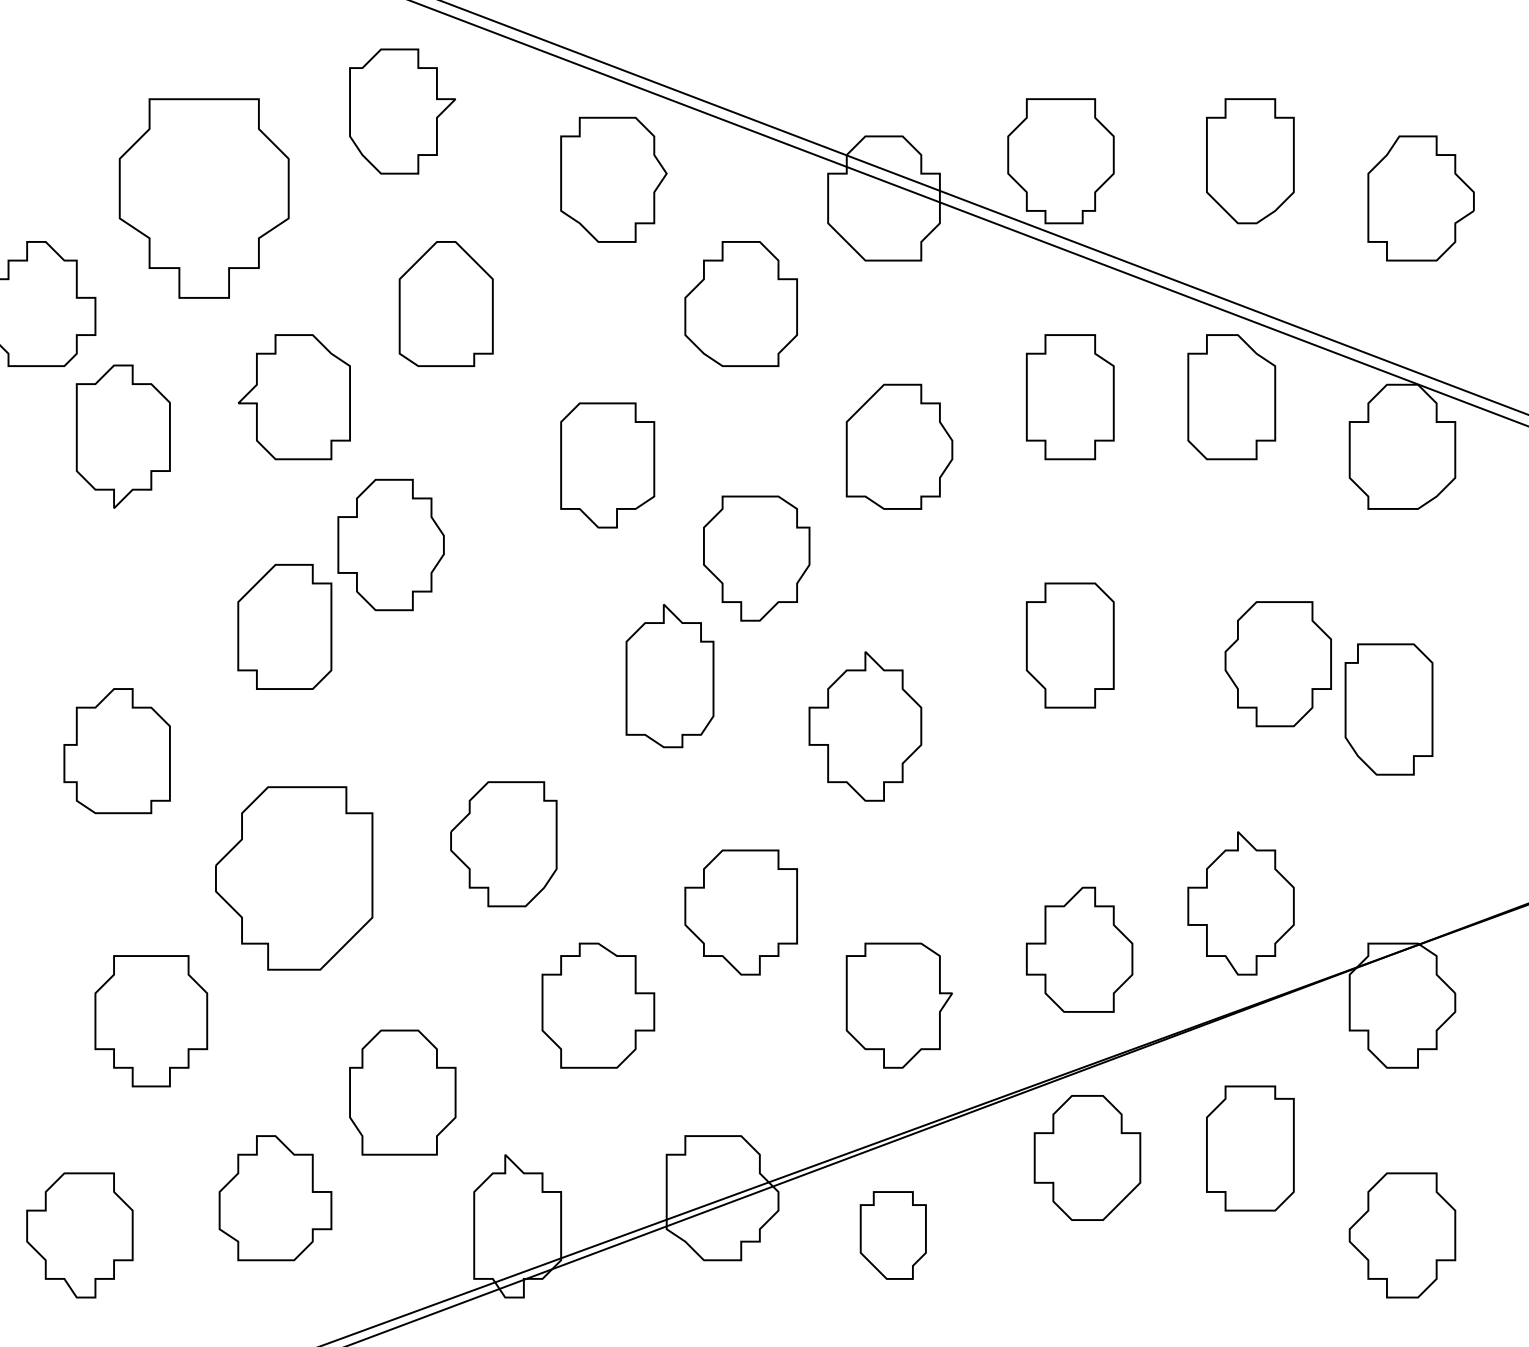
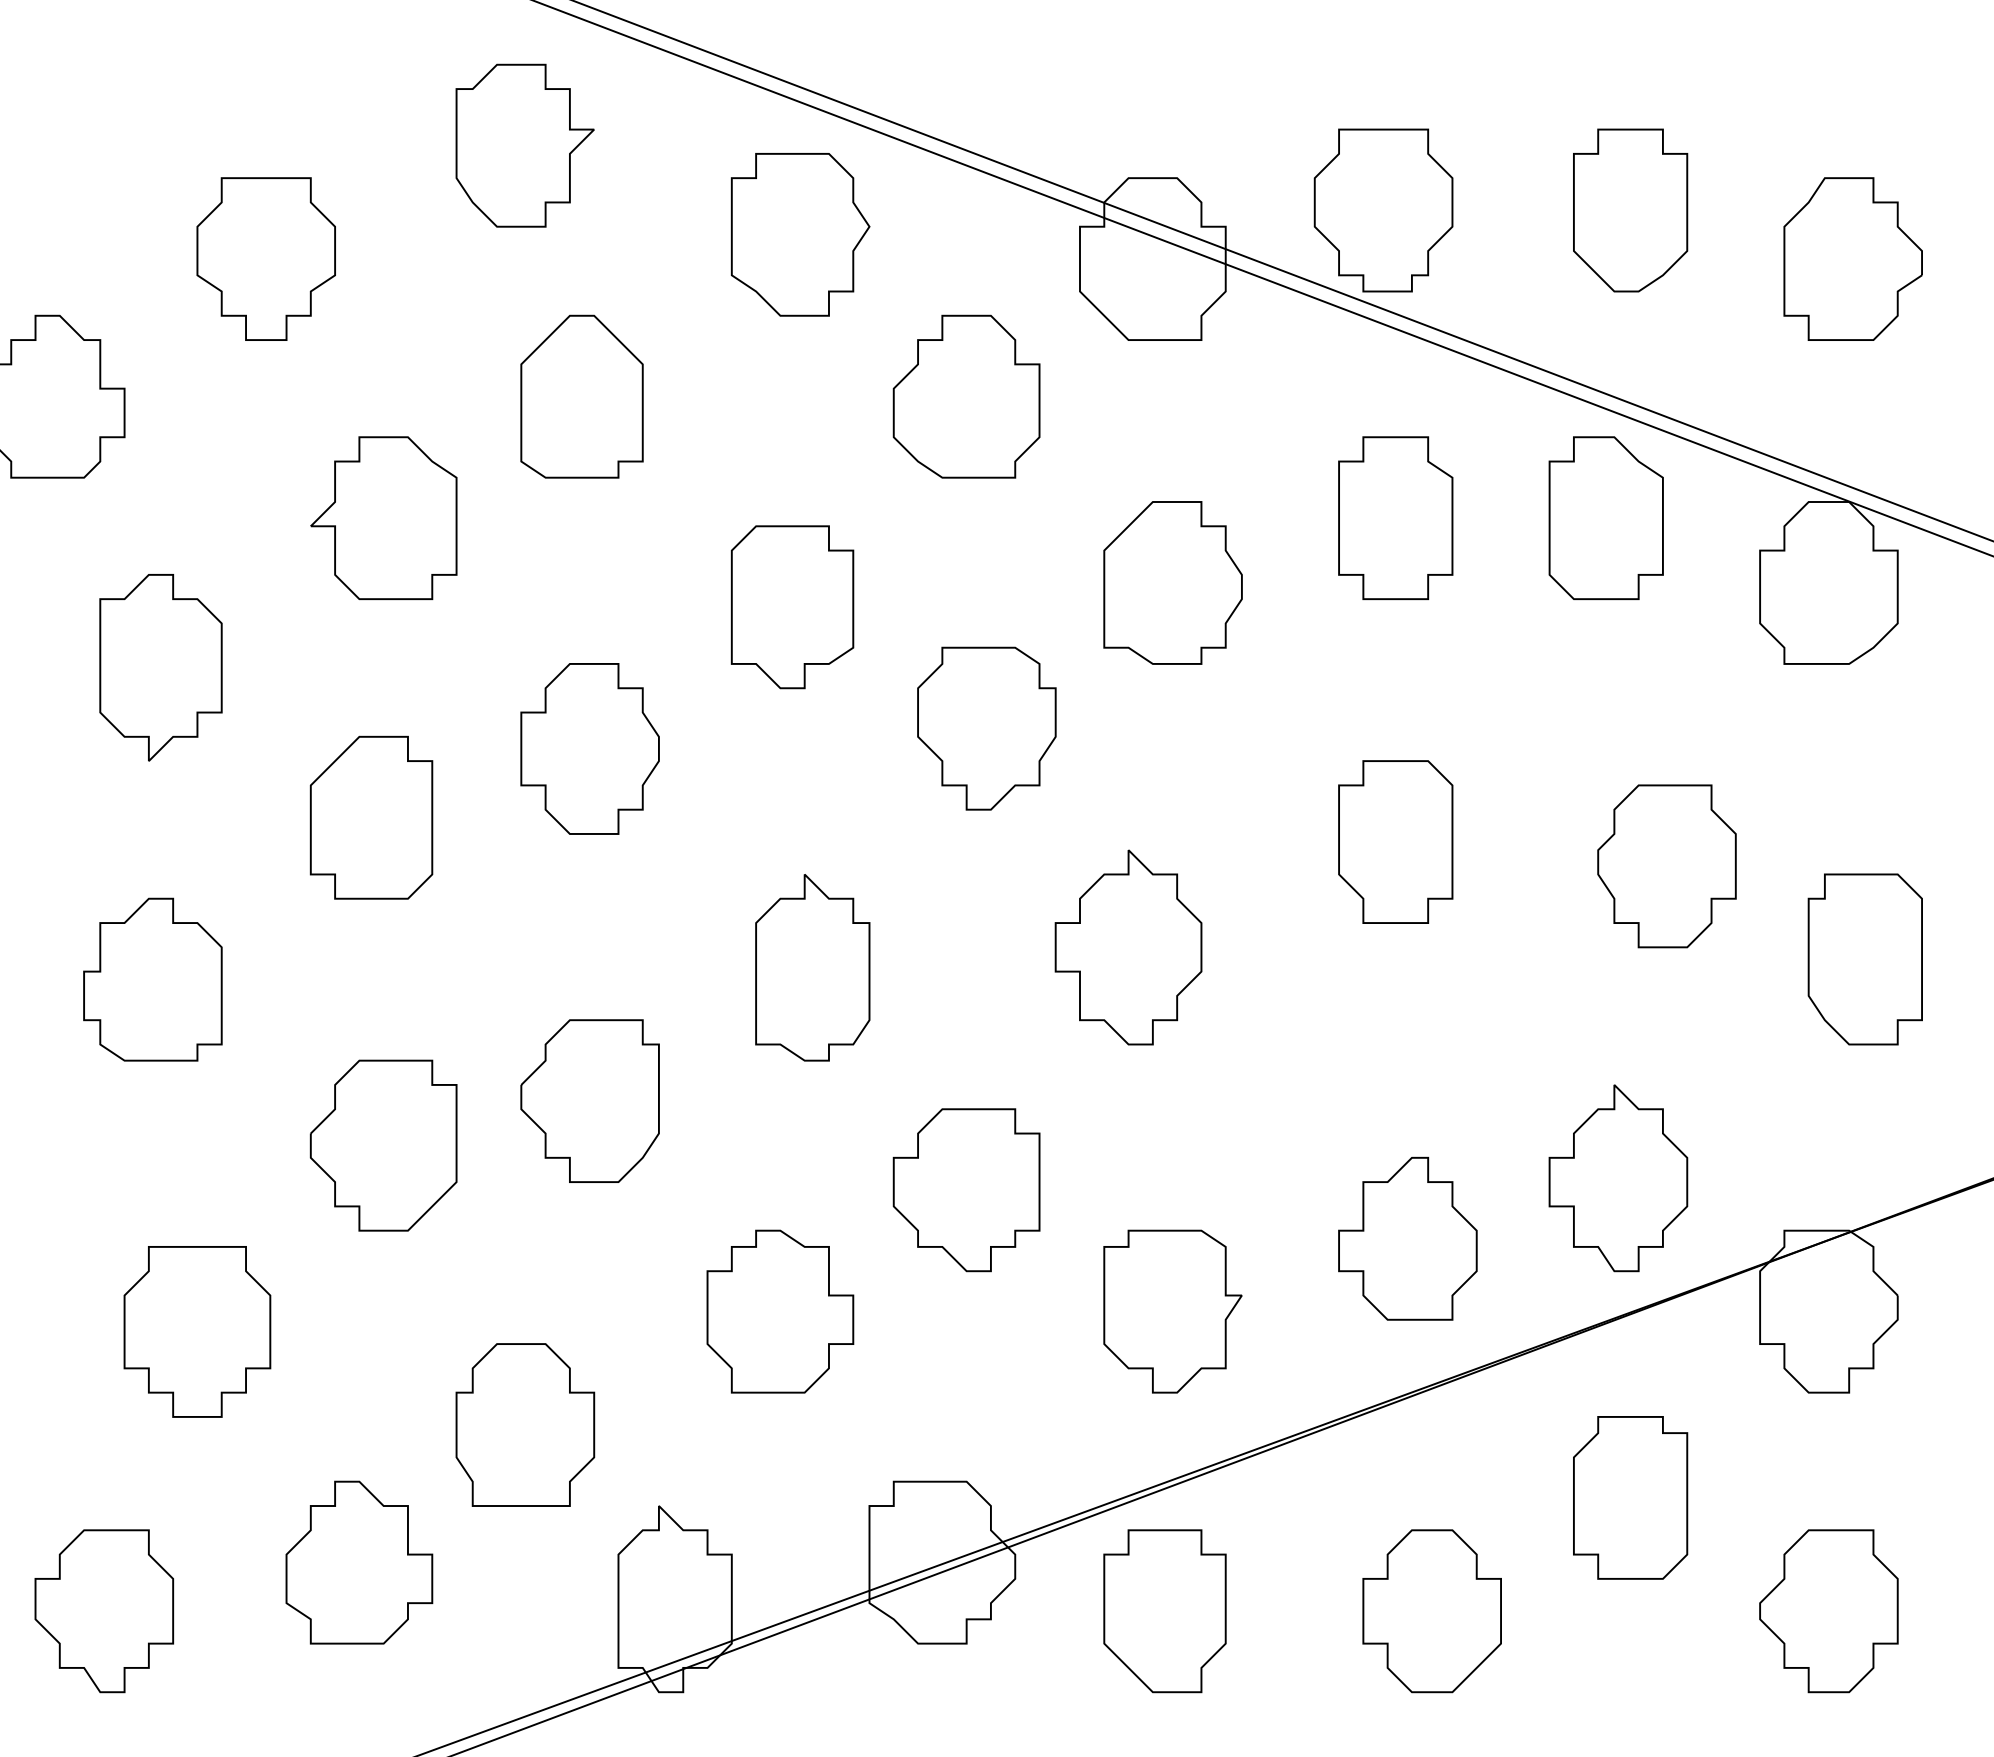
part: (203, 198) -> (265, 258), size x0.62
part: (122, 436) -> (160, 667), moved
part: (390, 544) -> (589, 748), moved
part: (669, 675) -> (812, 967), moved
part: (1388, 709) -> (1864, 959), moved
part: (503, 843) -> (589, 1100), moved
part: (294, 878) -> (383, 1145), size x0.71
part: (1086, 1158) -> (1431, 1611), moved
part: (892, 1235) -> (1164, 1611), size x1.43

